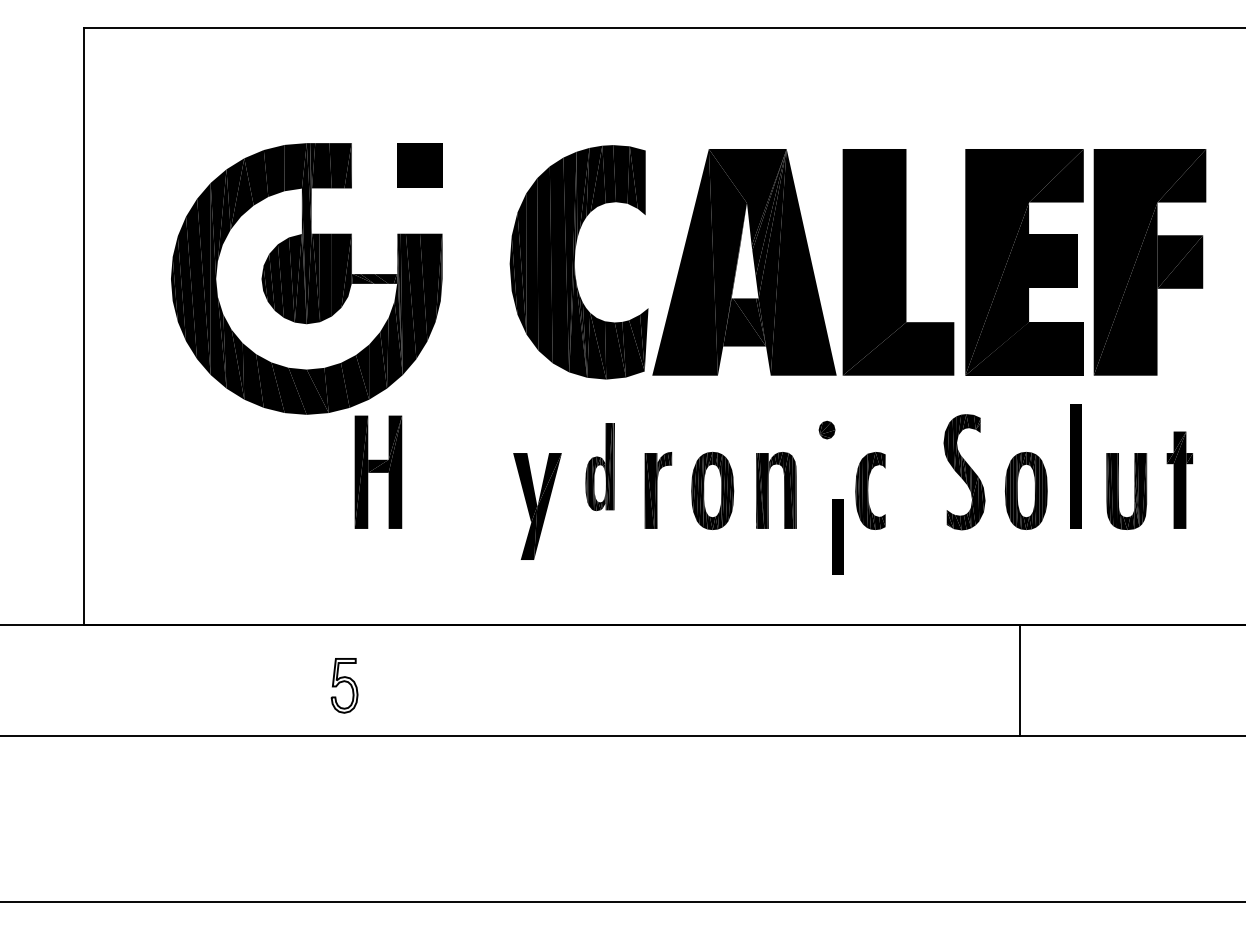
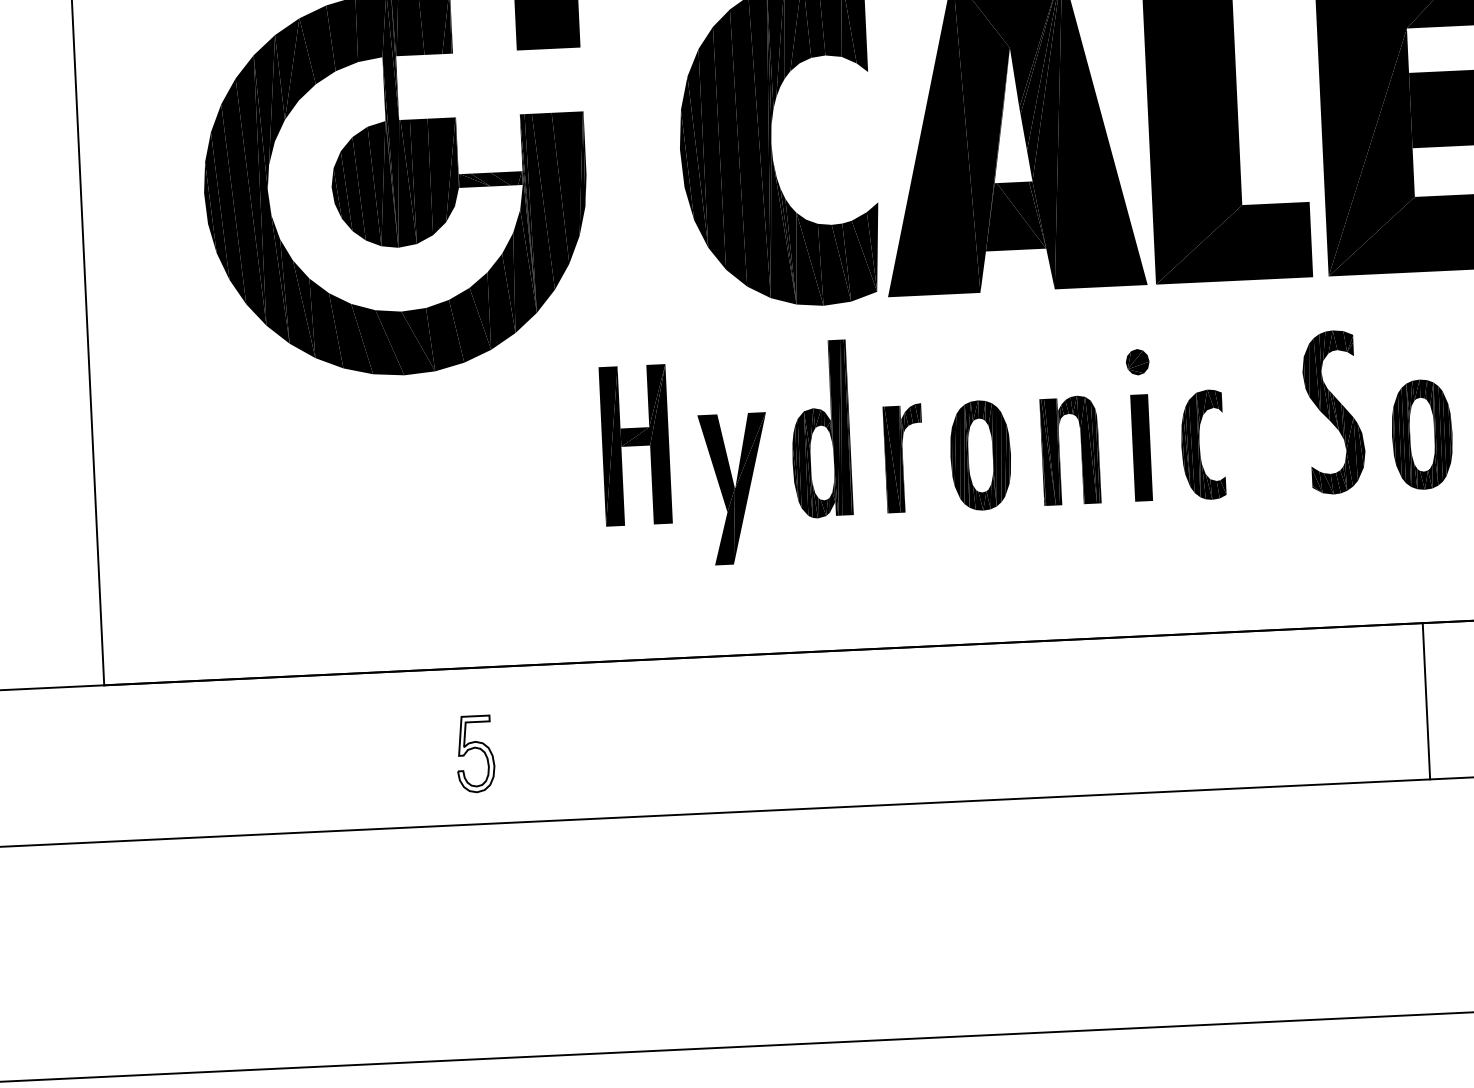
part: (599, 466) -> (819, 428), size x1.43
part: (378, 471) -> (635, 444), moved
part: (837, 536) -> (1140, 447), moved

